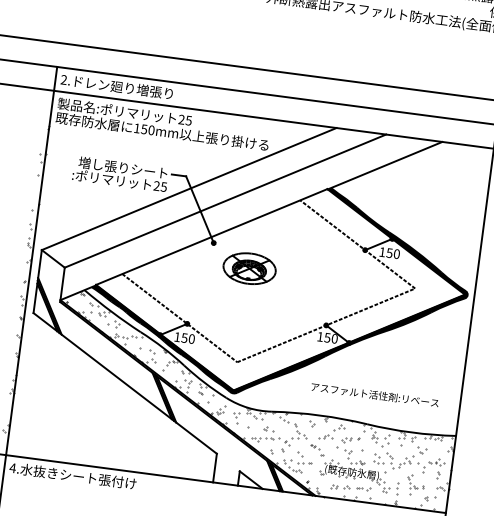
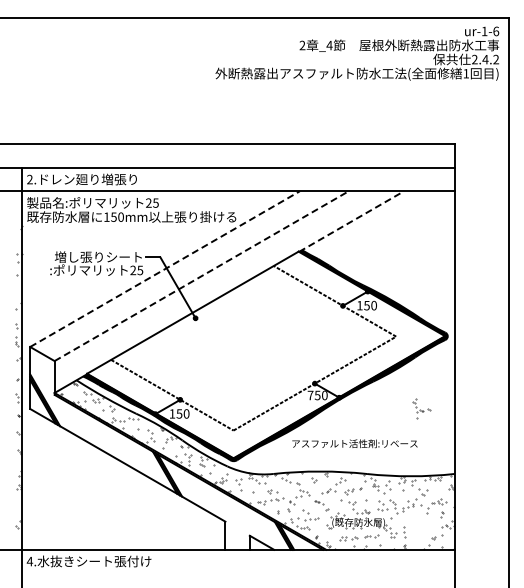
line: (385, 165) -> (351, 221), solid -> dashed
line: (188, 189) -> (164, 269), solid -> dashed
line: (225, 201) -> (201, 276), solid -> dashed
part: (249, 268) -> (233, 338), removed
text: (320, 336) -> (310, 395), 150 -> 750
text: (374, 394) -> (354, 443), moved
part: (415, 484) -> (421, 408), moved

